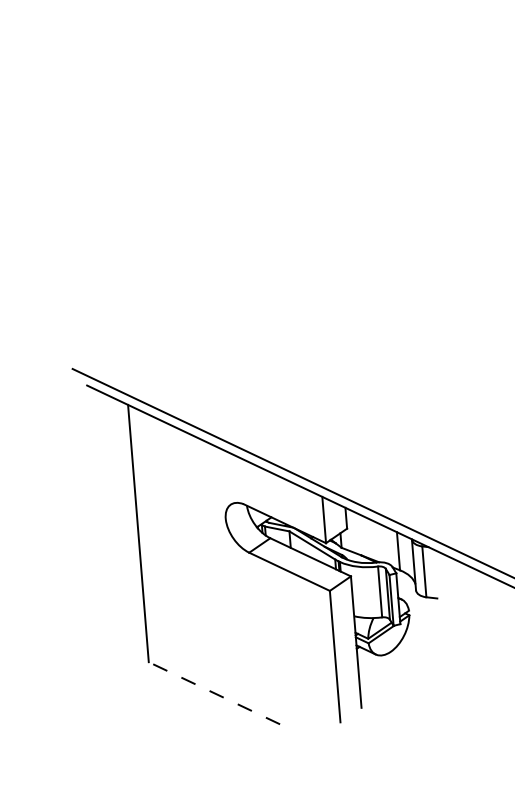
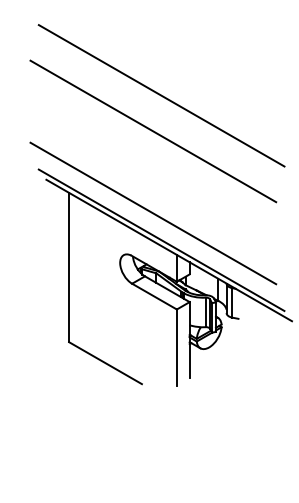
line: (273, 224) -> (161, 95), added
line: (264, 287) -> (153, 131), added
line: (276, 428) -> (153, 213), added
line: (214, 692) -> (105, 362), dashed -> solid

